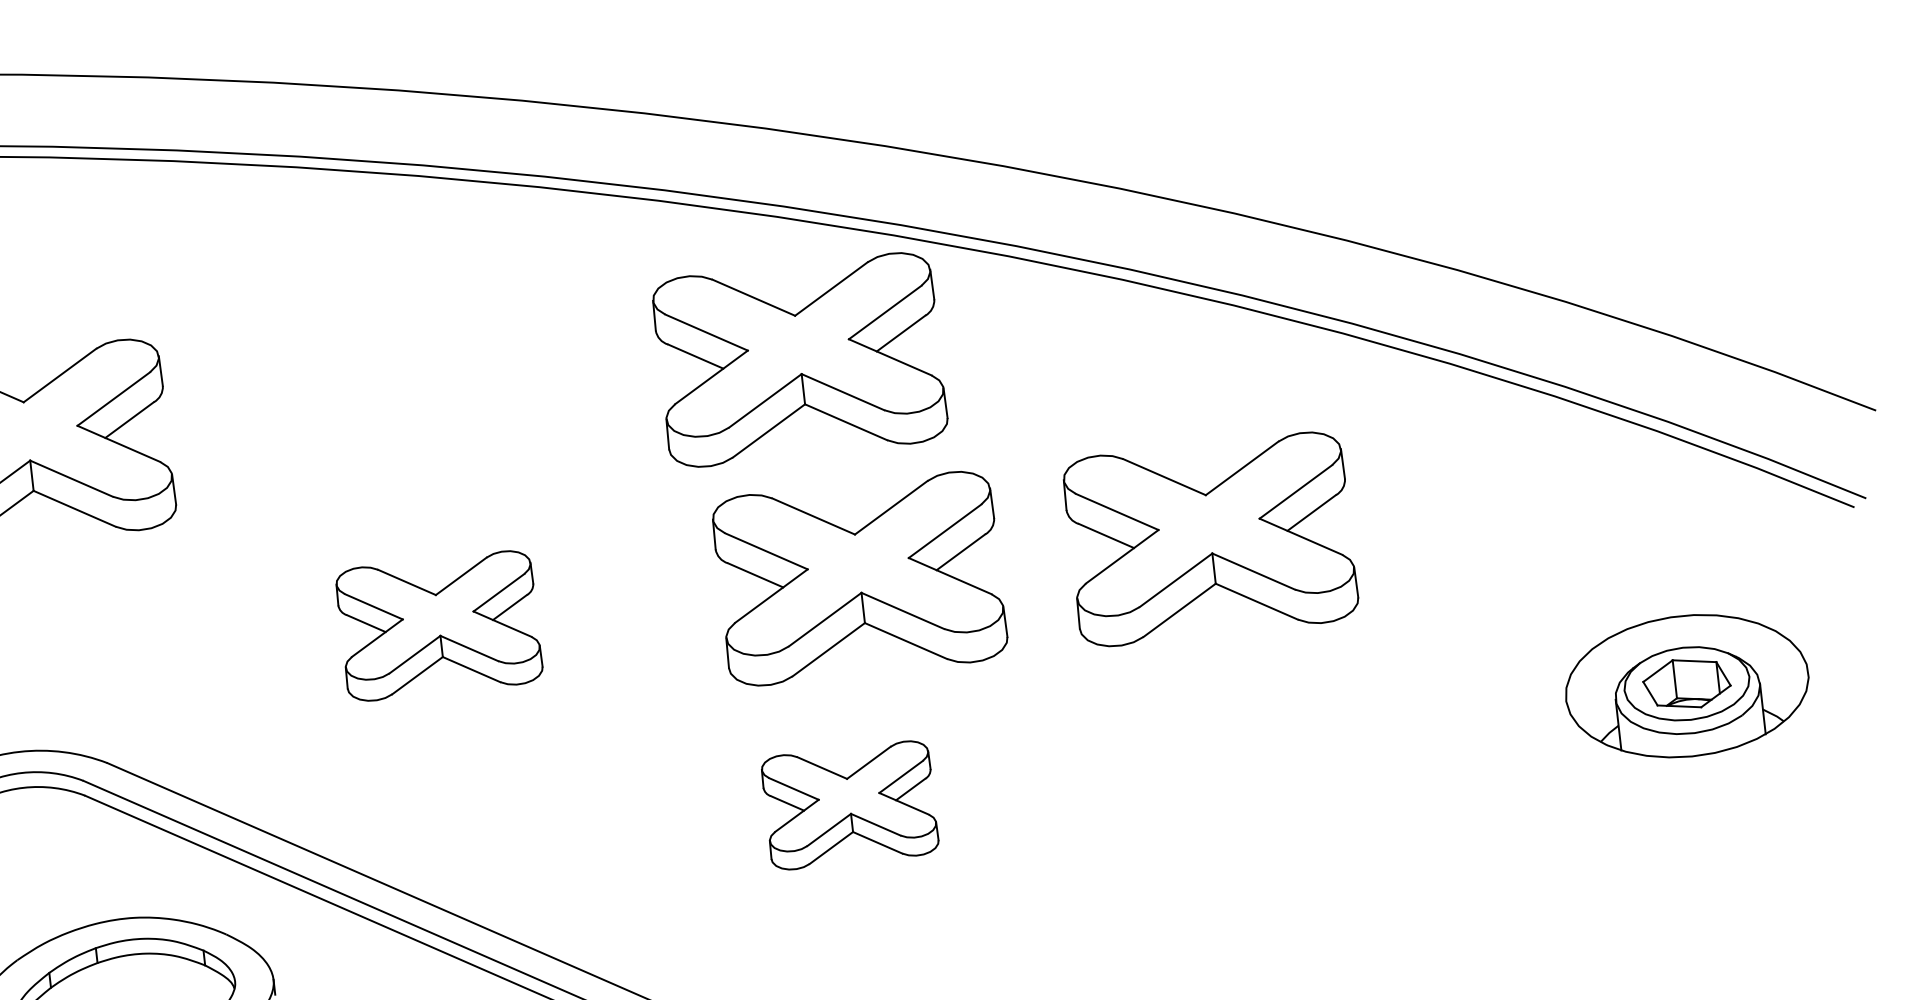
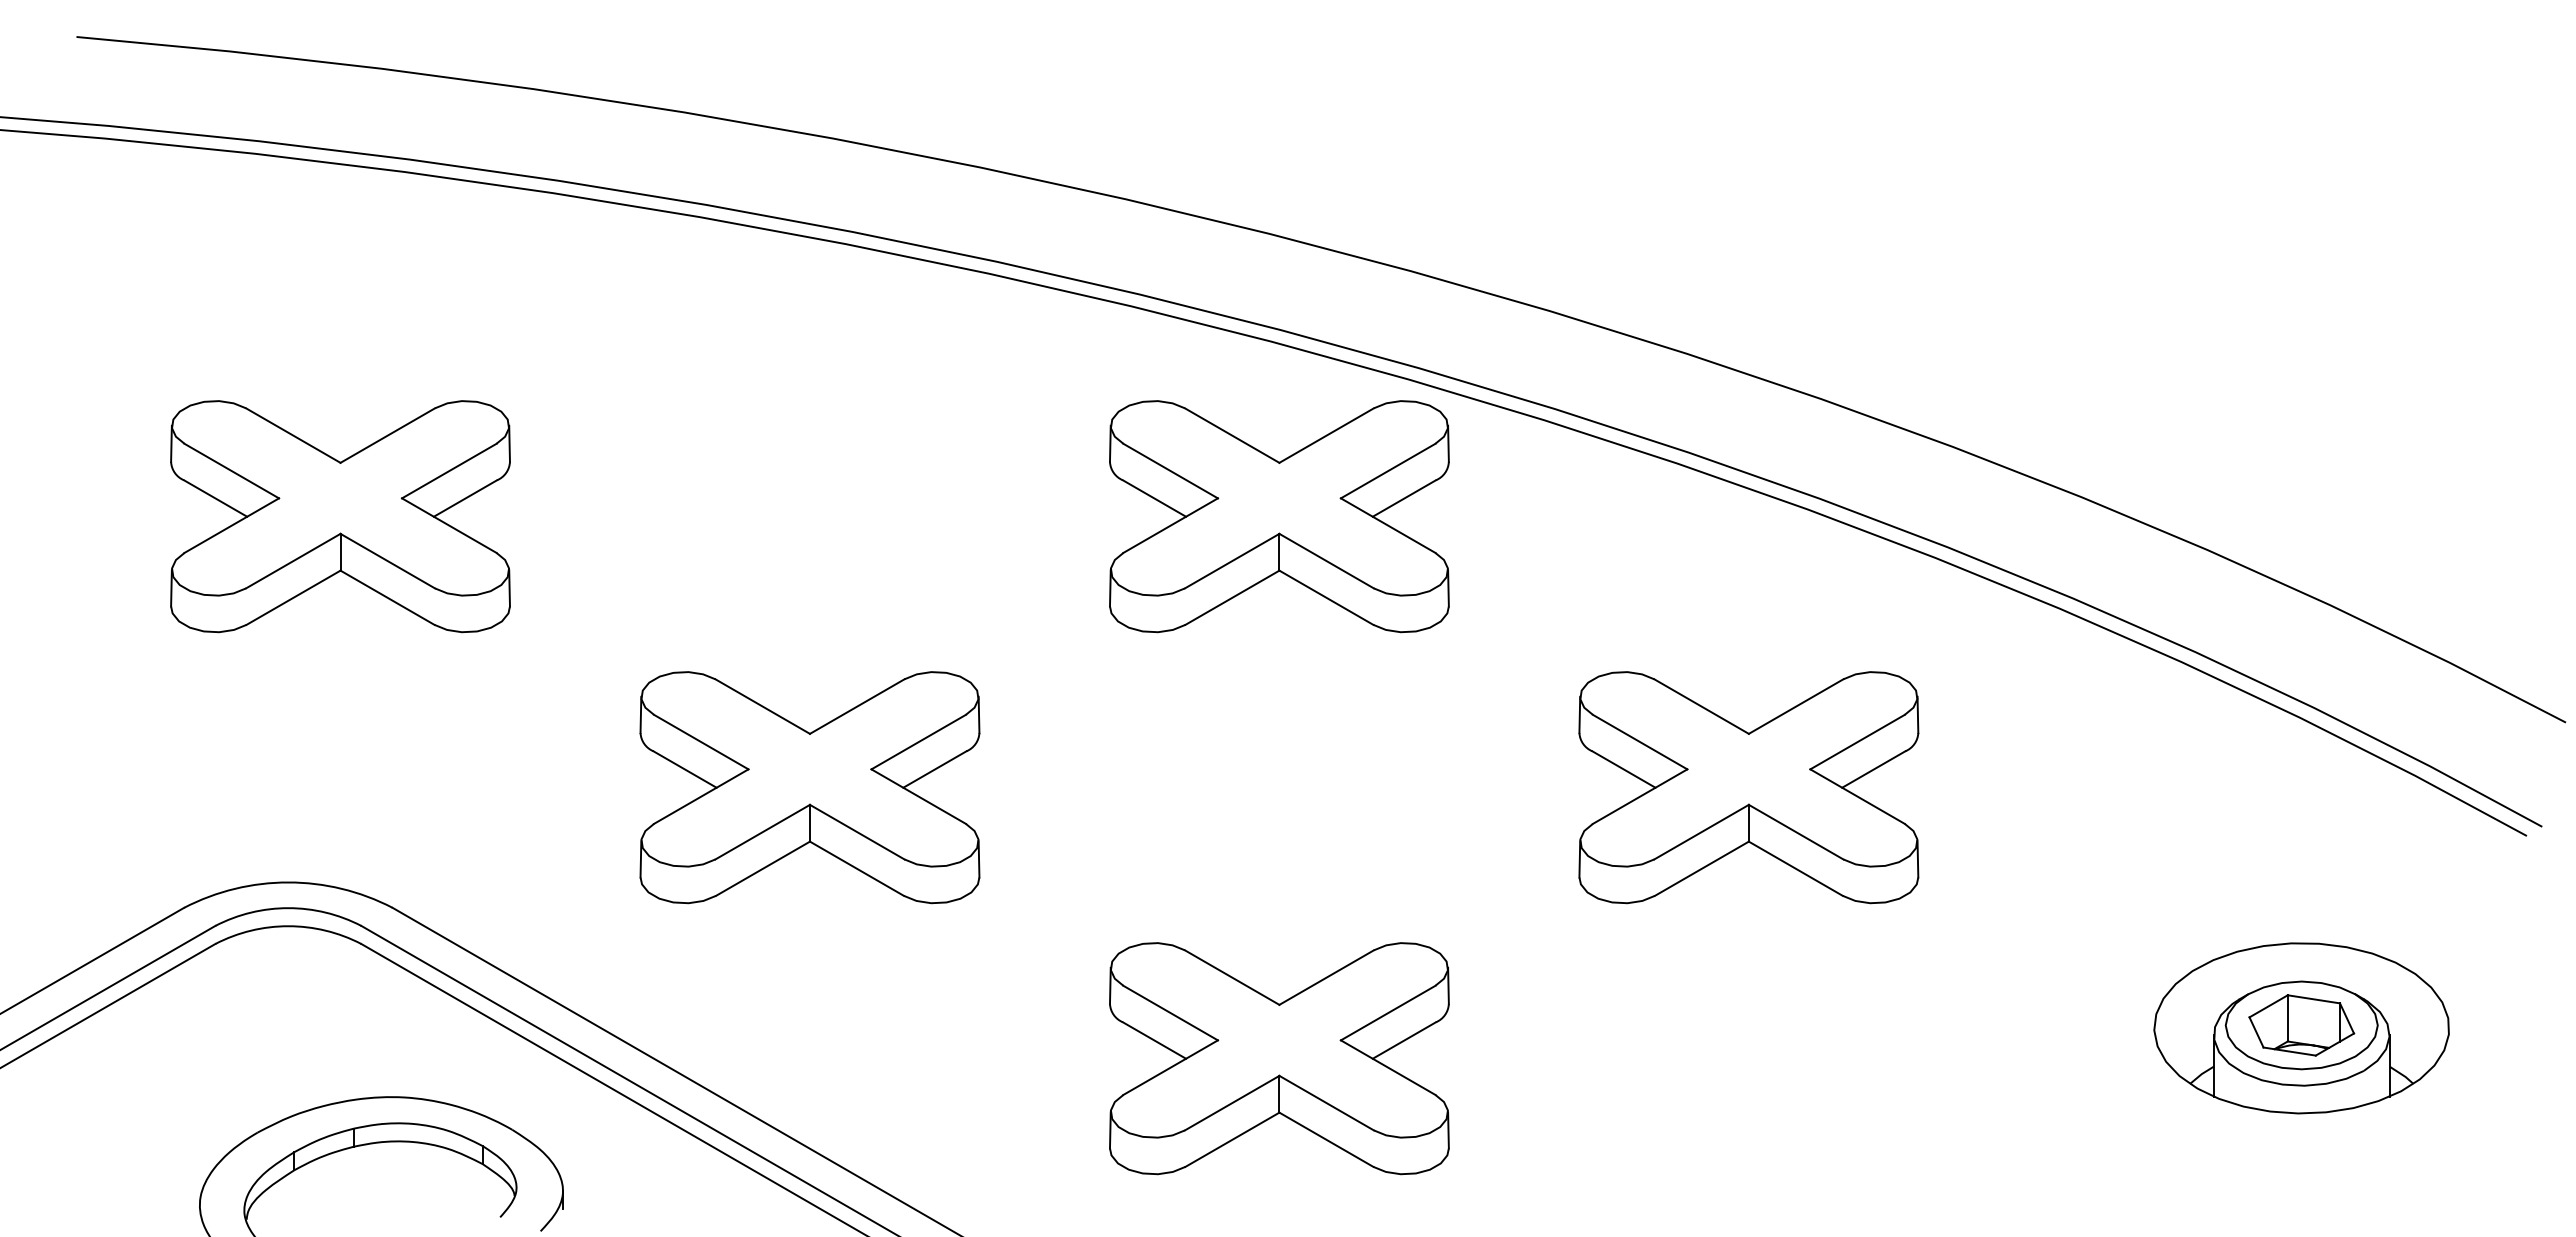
part: (859, 578) -> (1321, 787), removed
part: (438, 625) -> (809, 787), size x1.43
part: (850, 805) -> (1279, 1058), size x1.67

